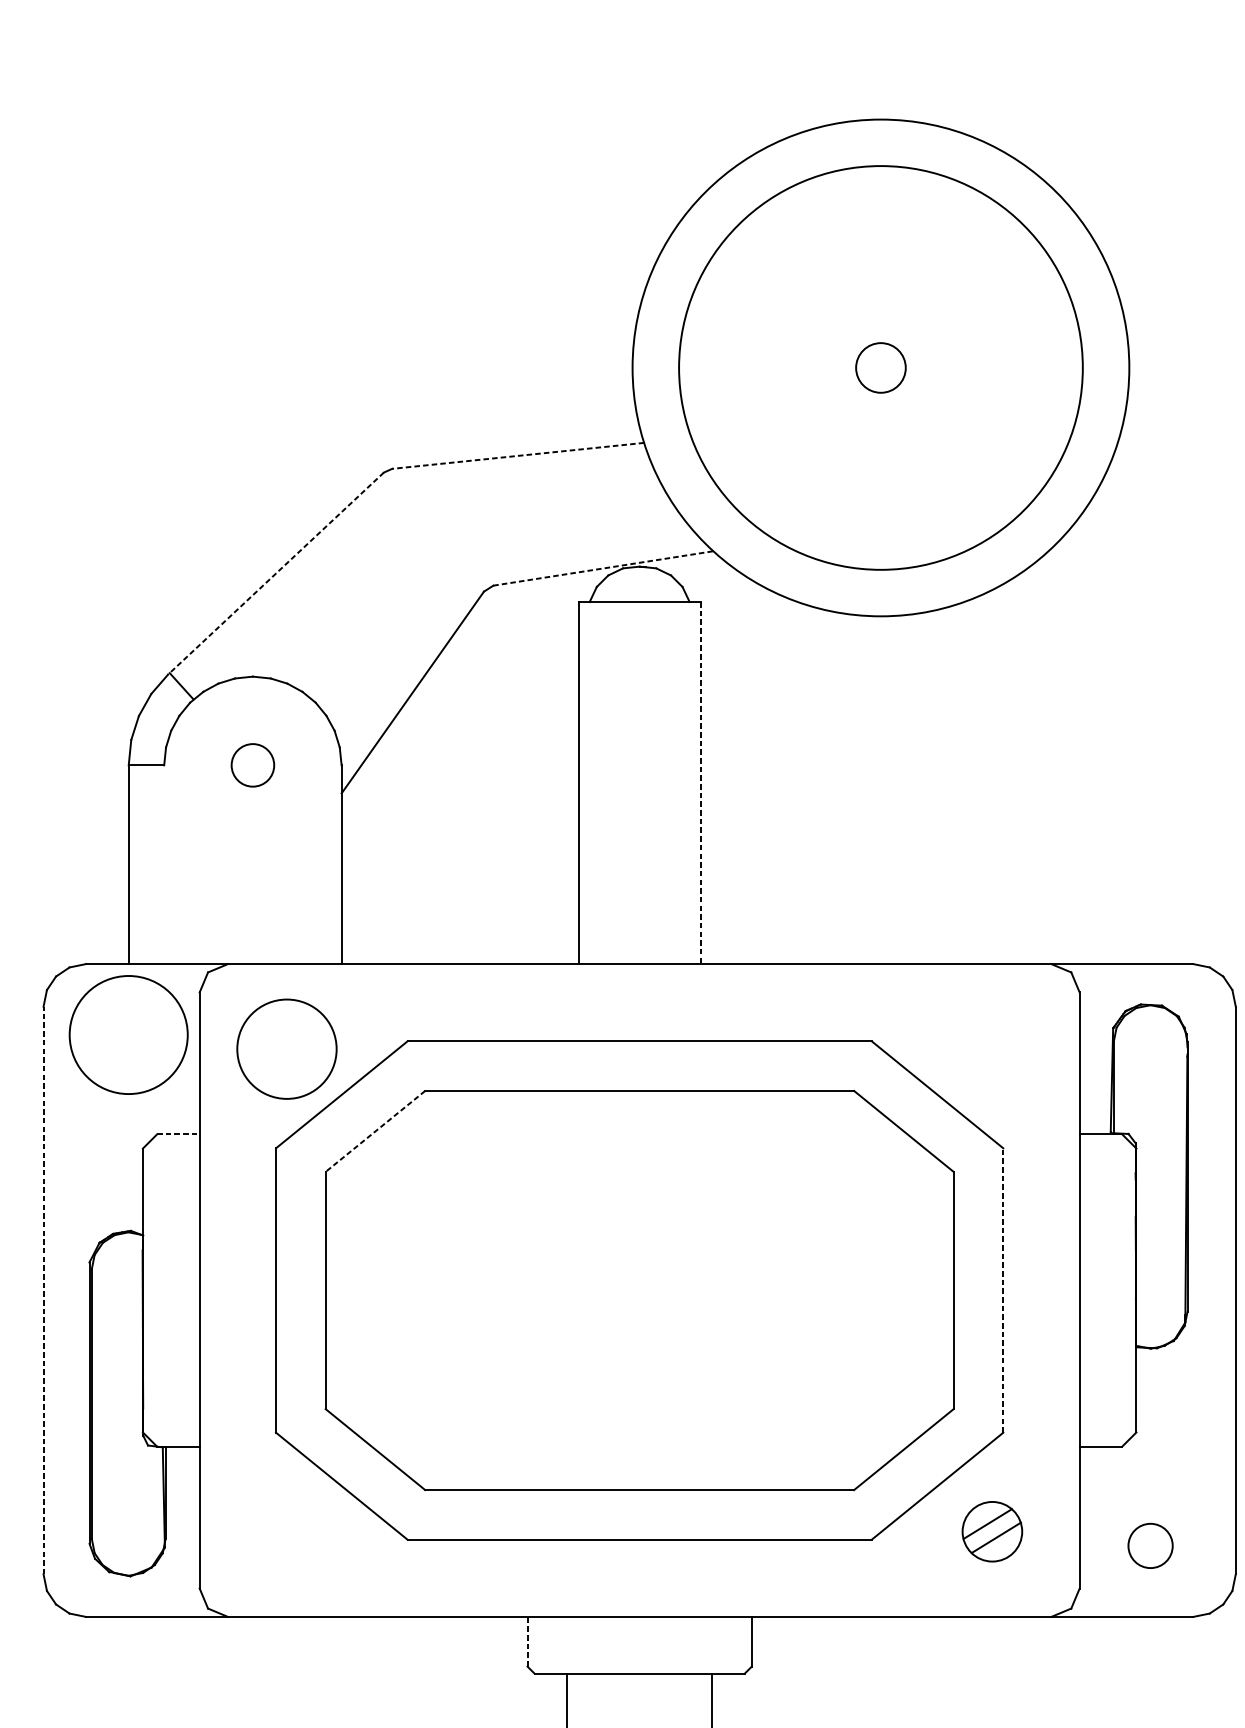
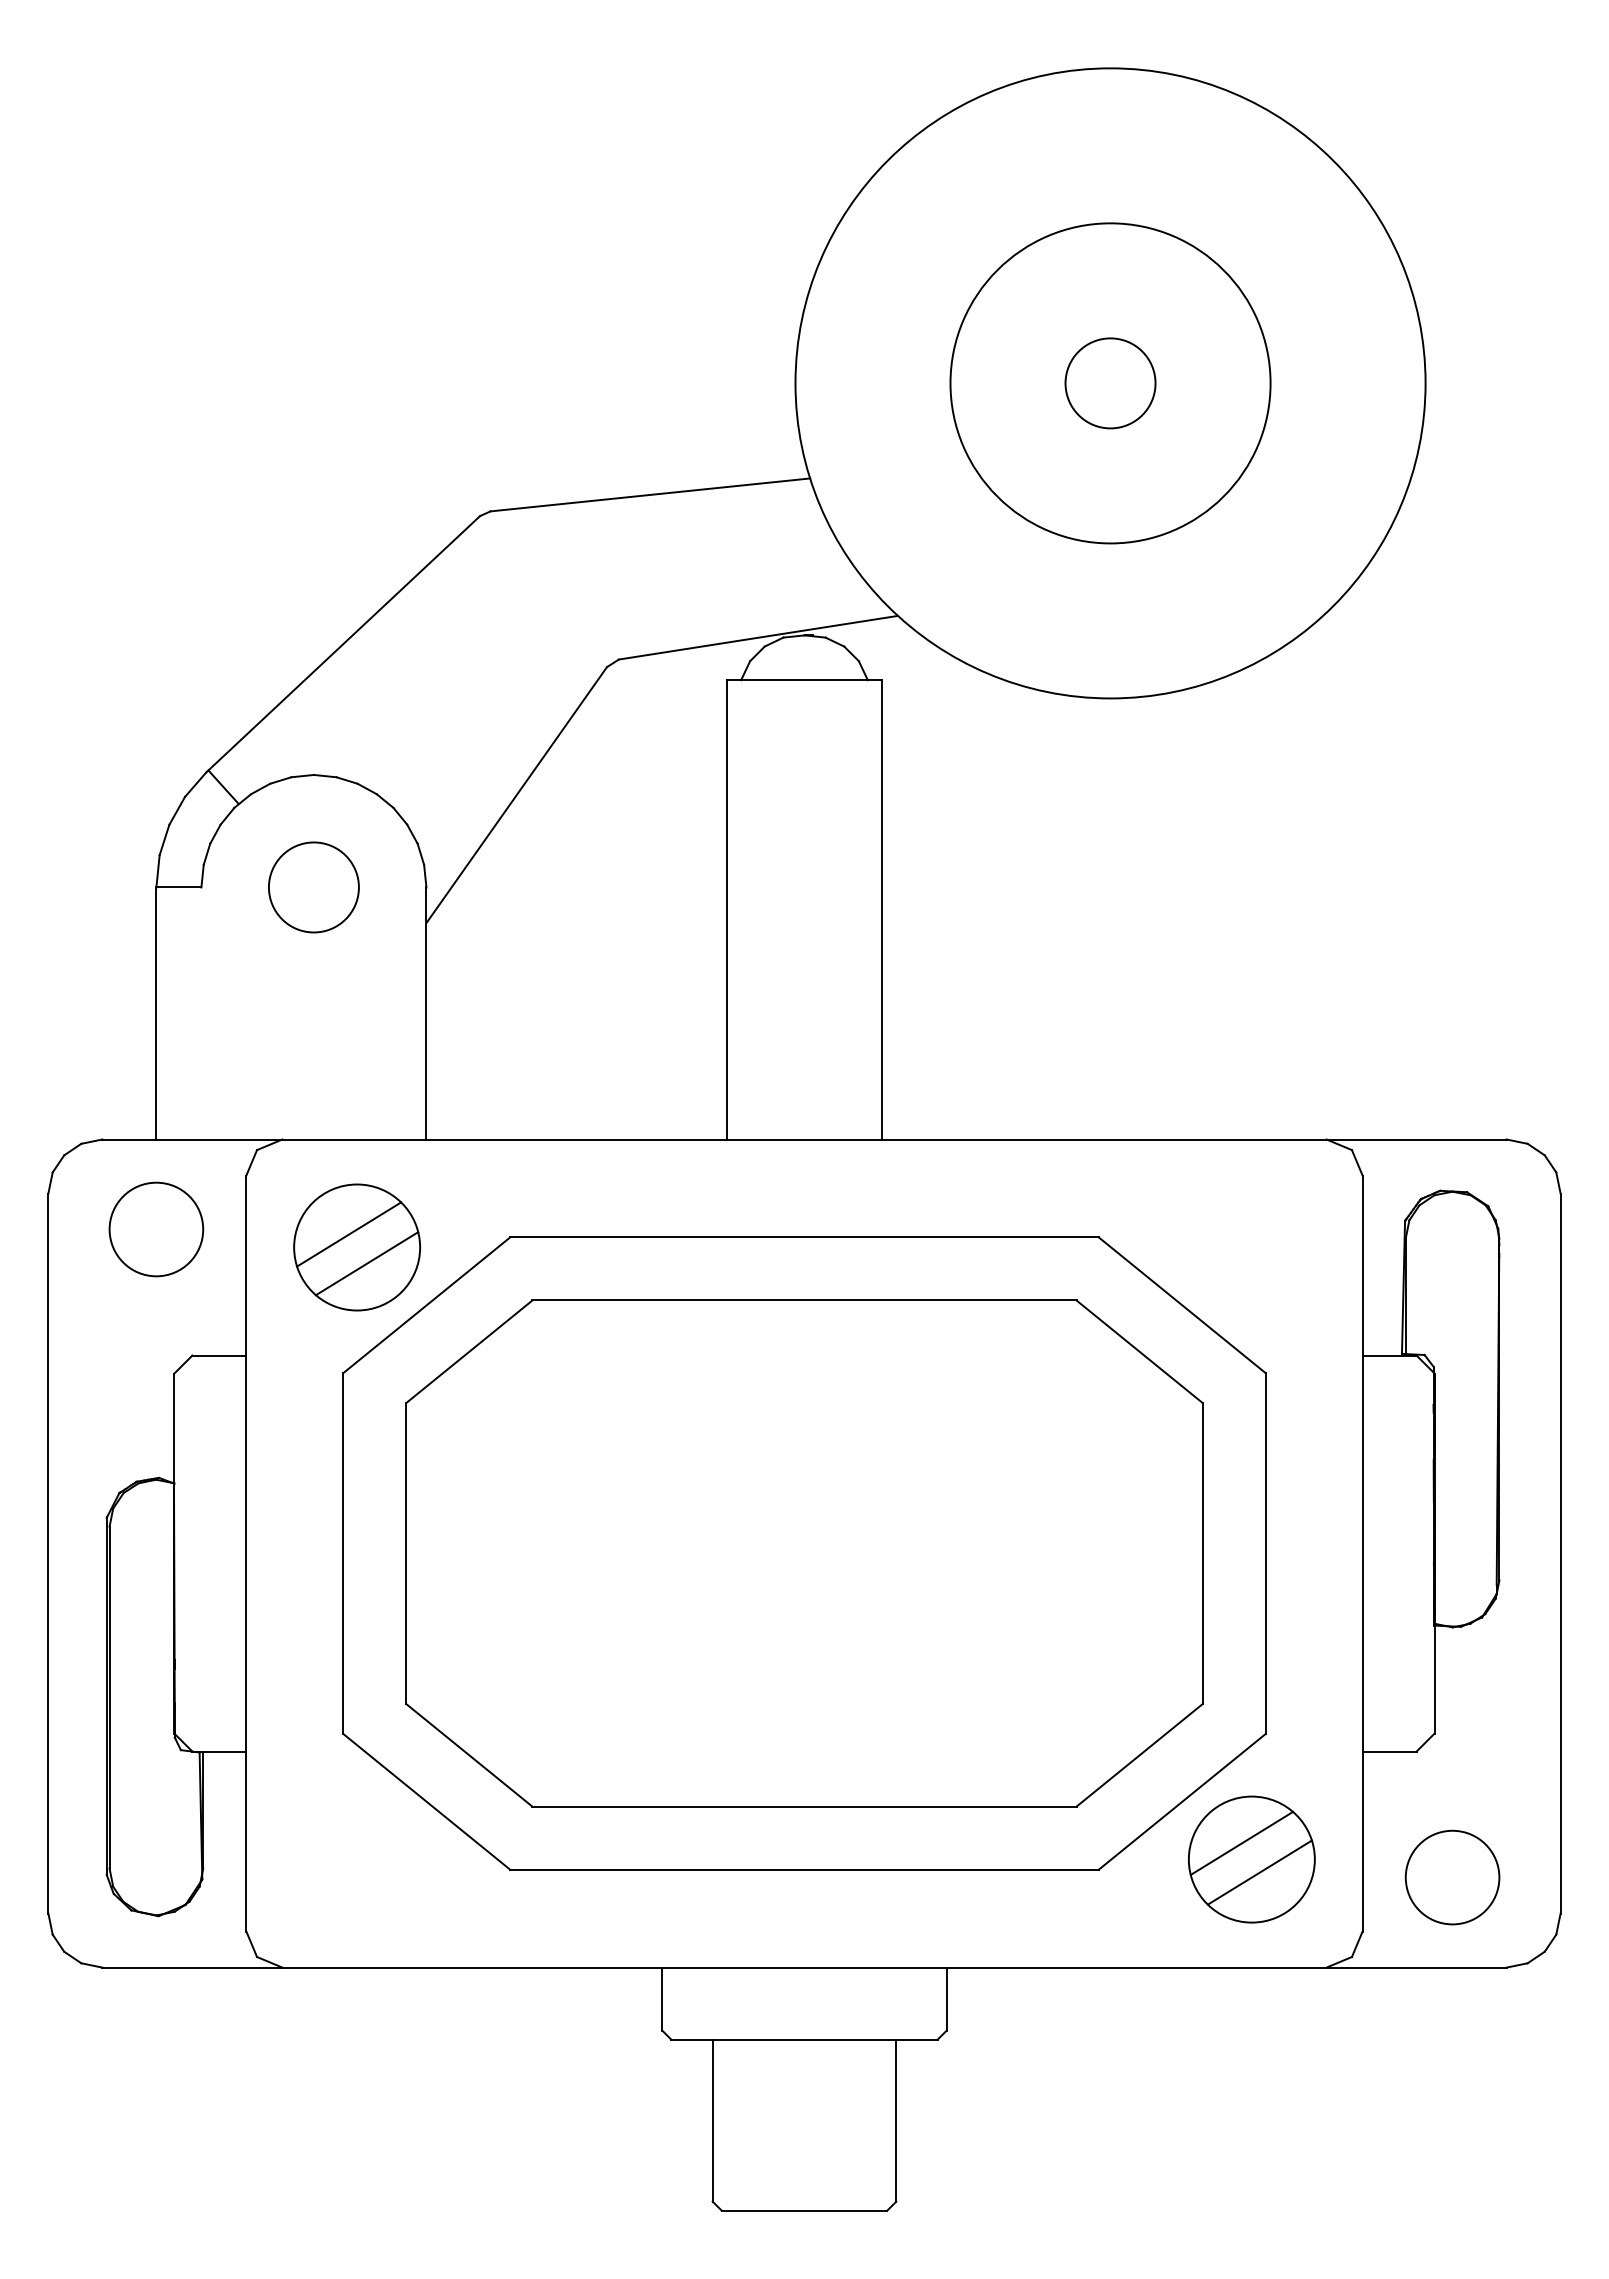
circle: (880, 368) -> (1110, 383), size x0.62
circle: (880, 368) -> (1110, 383), size x1.43
line: (518, 455) -> (650, 494), dashed -> solid
line: (603, 568) -> (758, 637), dashed -> solid
line: (276, 573) -> (343, 644), dashed -> solid
circle: (252, 765) -> (313, 887), size x1.67
line: (700, 782) -> (881, 909), dashed -> solid
circle: (128, 1035) -> (156, 1229), size x0.62
line: (280, 1038) -> (349, 1234), added
line: (294, 1061) -> (366, 1263), added
line: (375, 1132) -> (469, 1352), dashed -> solid
line: (178, 1134) -> (219, 1355), dashed -> solid
line: (43, 1290) -> (48, 1553), dashed -> solid
line: (1003, 1290) -> (1265, 1553), dashed -> solid
part: (992, 1531) -> (1251, 1859), size x1.67
circle: (1150, 1545) -> (1452, 1877), size x1.67
line: (527, 1642) -> (662, 1999), dashed -> solid

